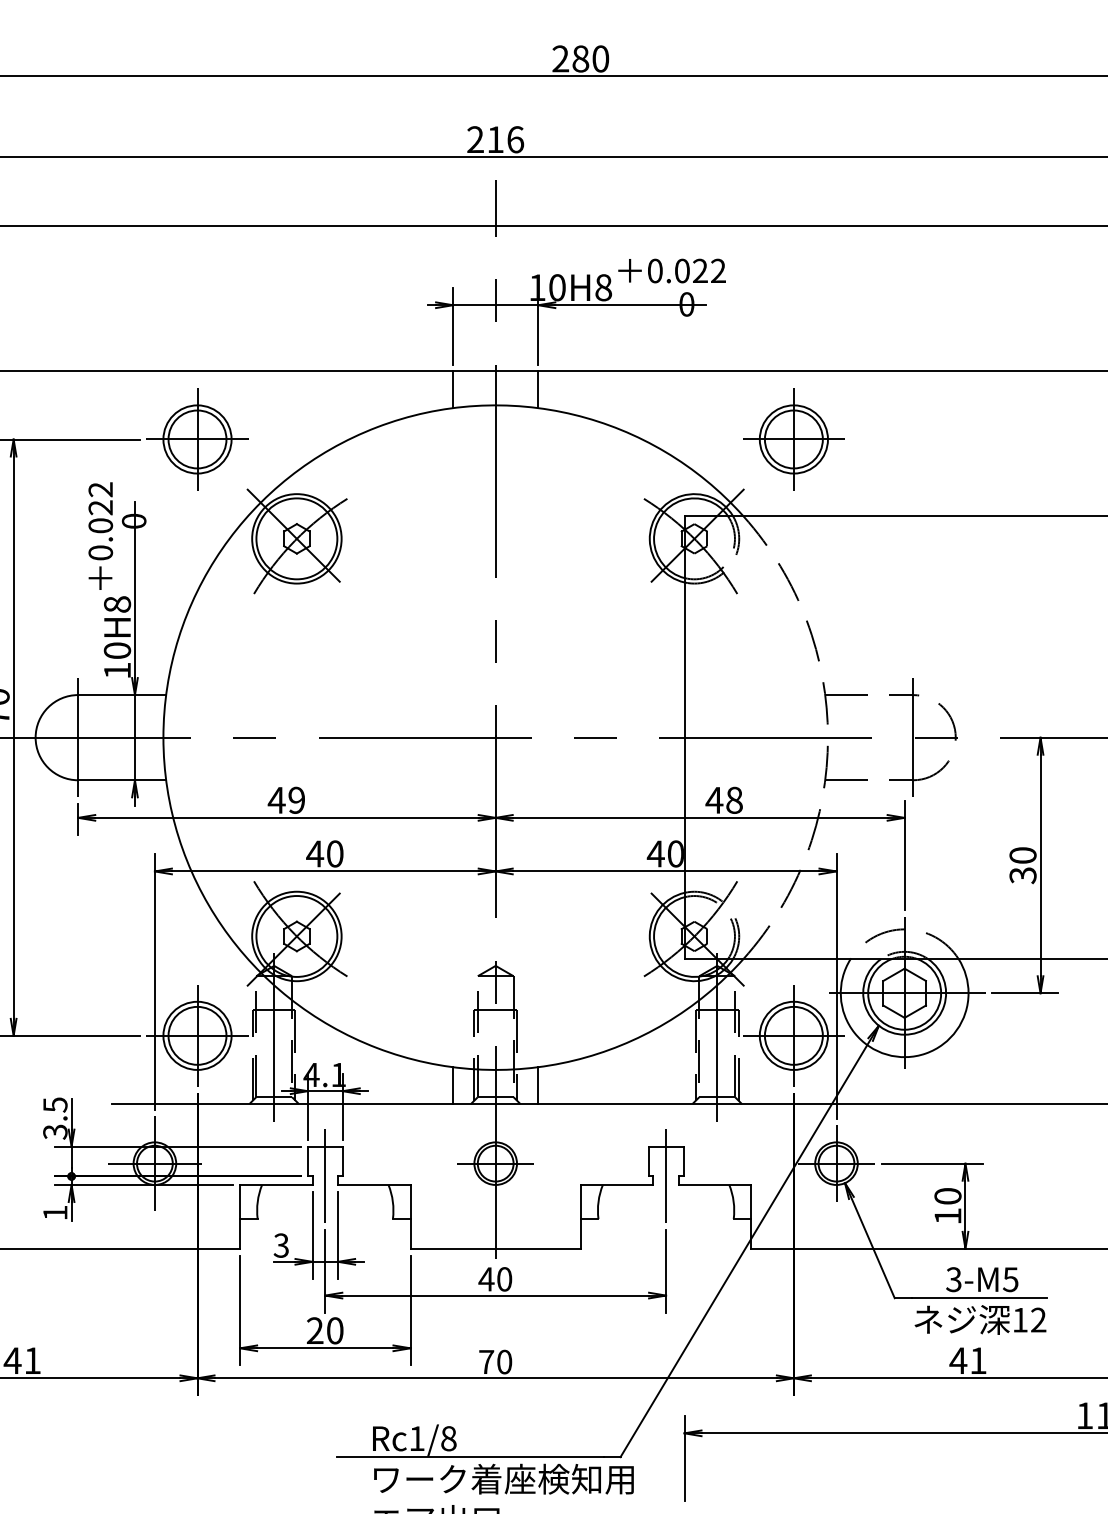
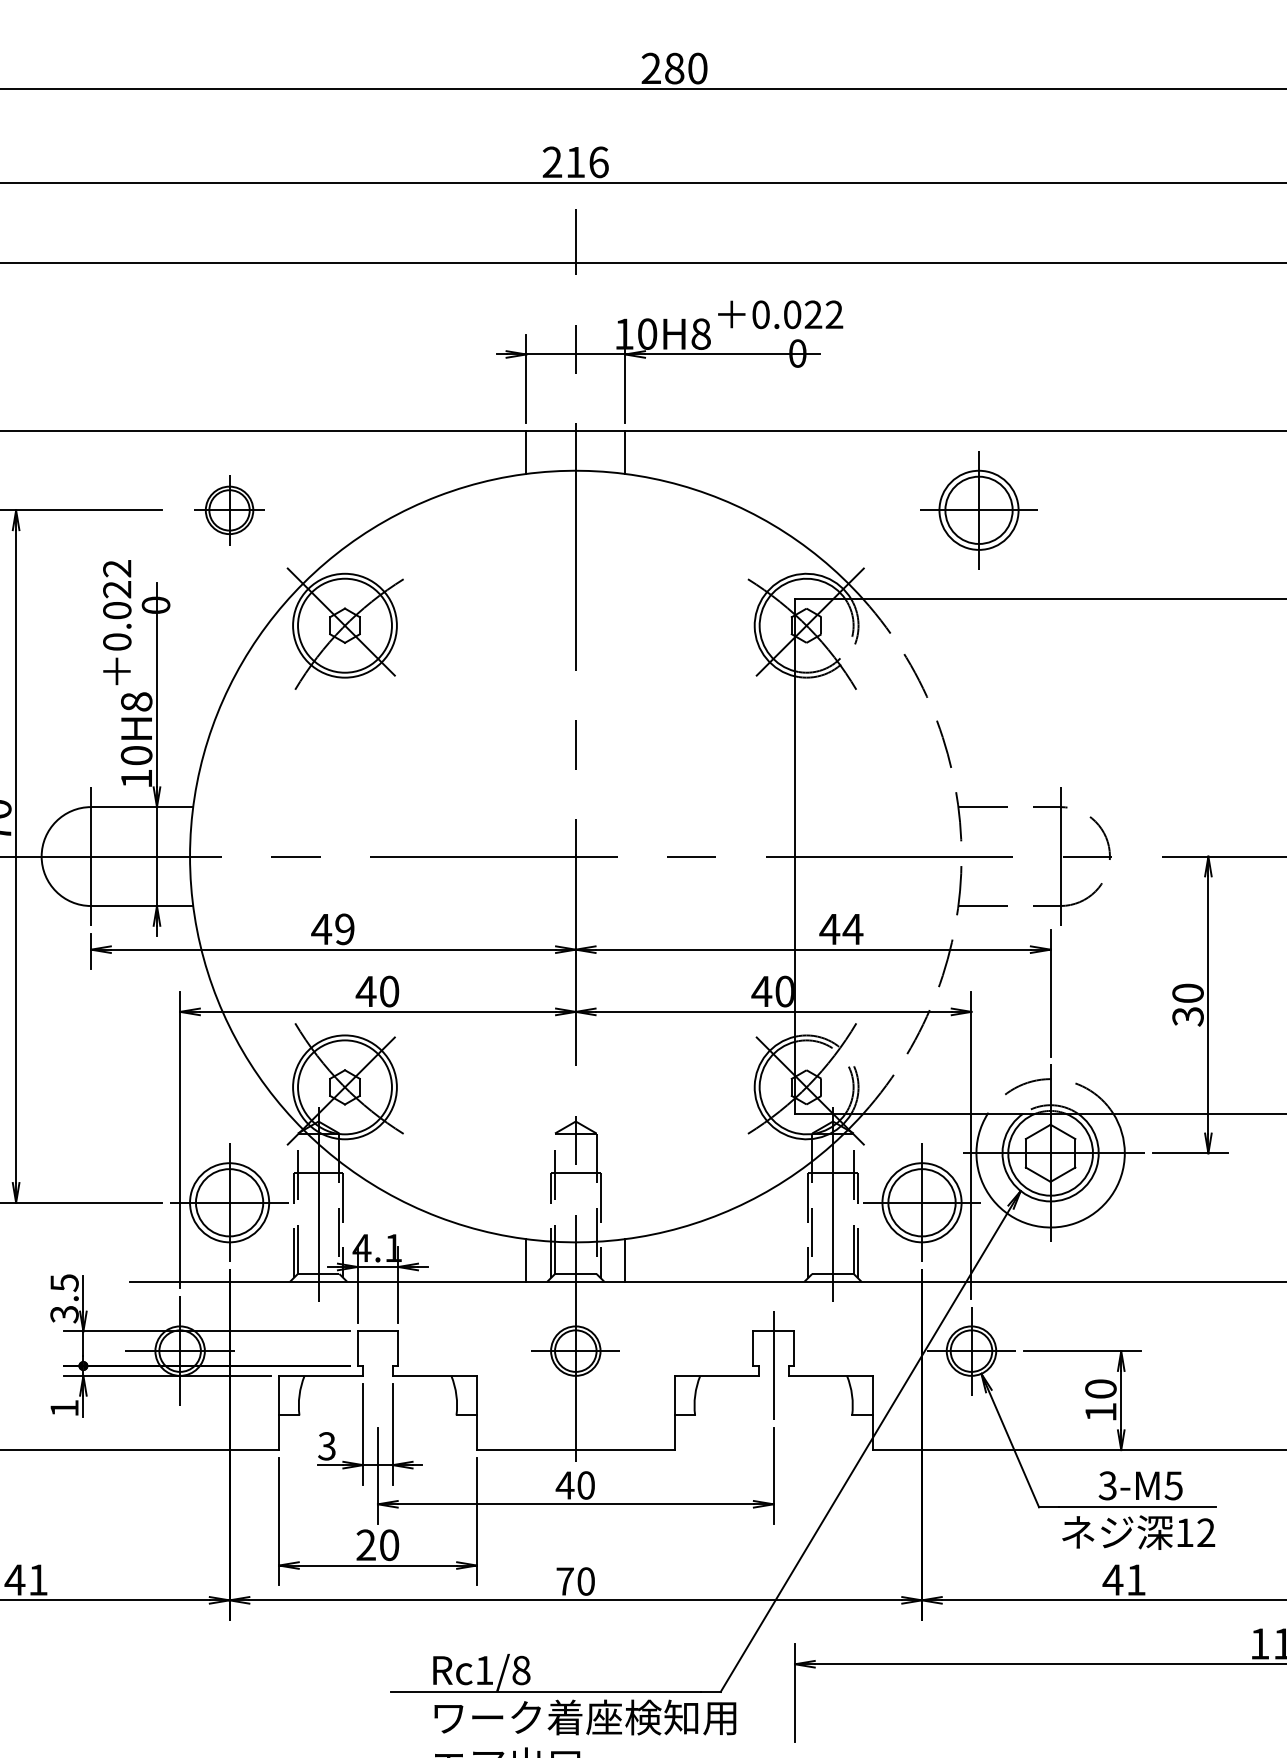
part: (197, 439) -> (229, 510), size x0.6
part: (793, 439) -> (978, 510), moved
text: (734, 800) -> (852, 929), 48 -> 44
line: (324, 1176) -> (377, 1365), removed

